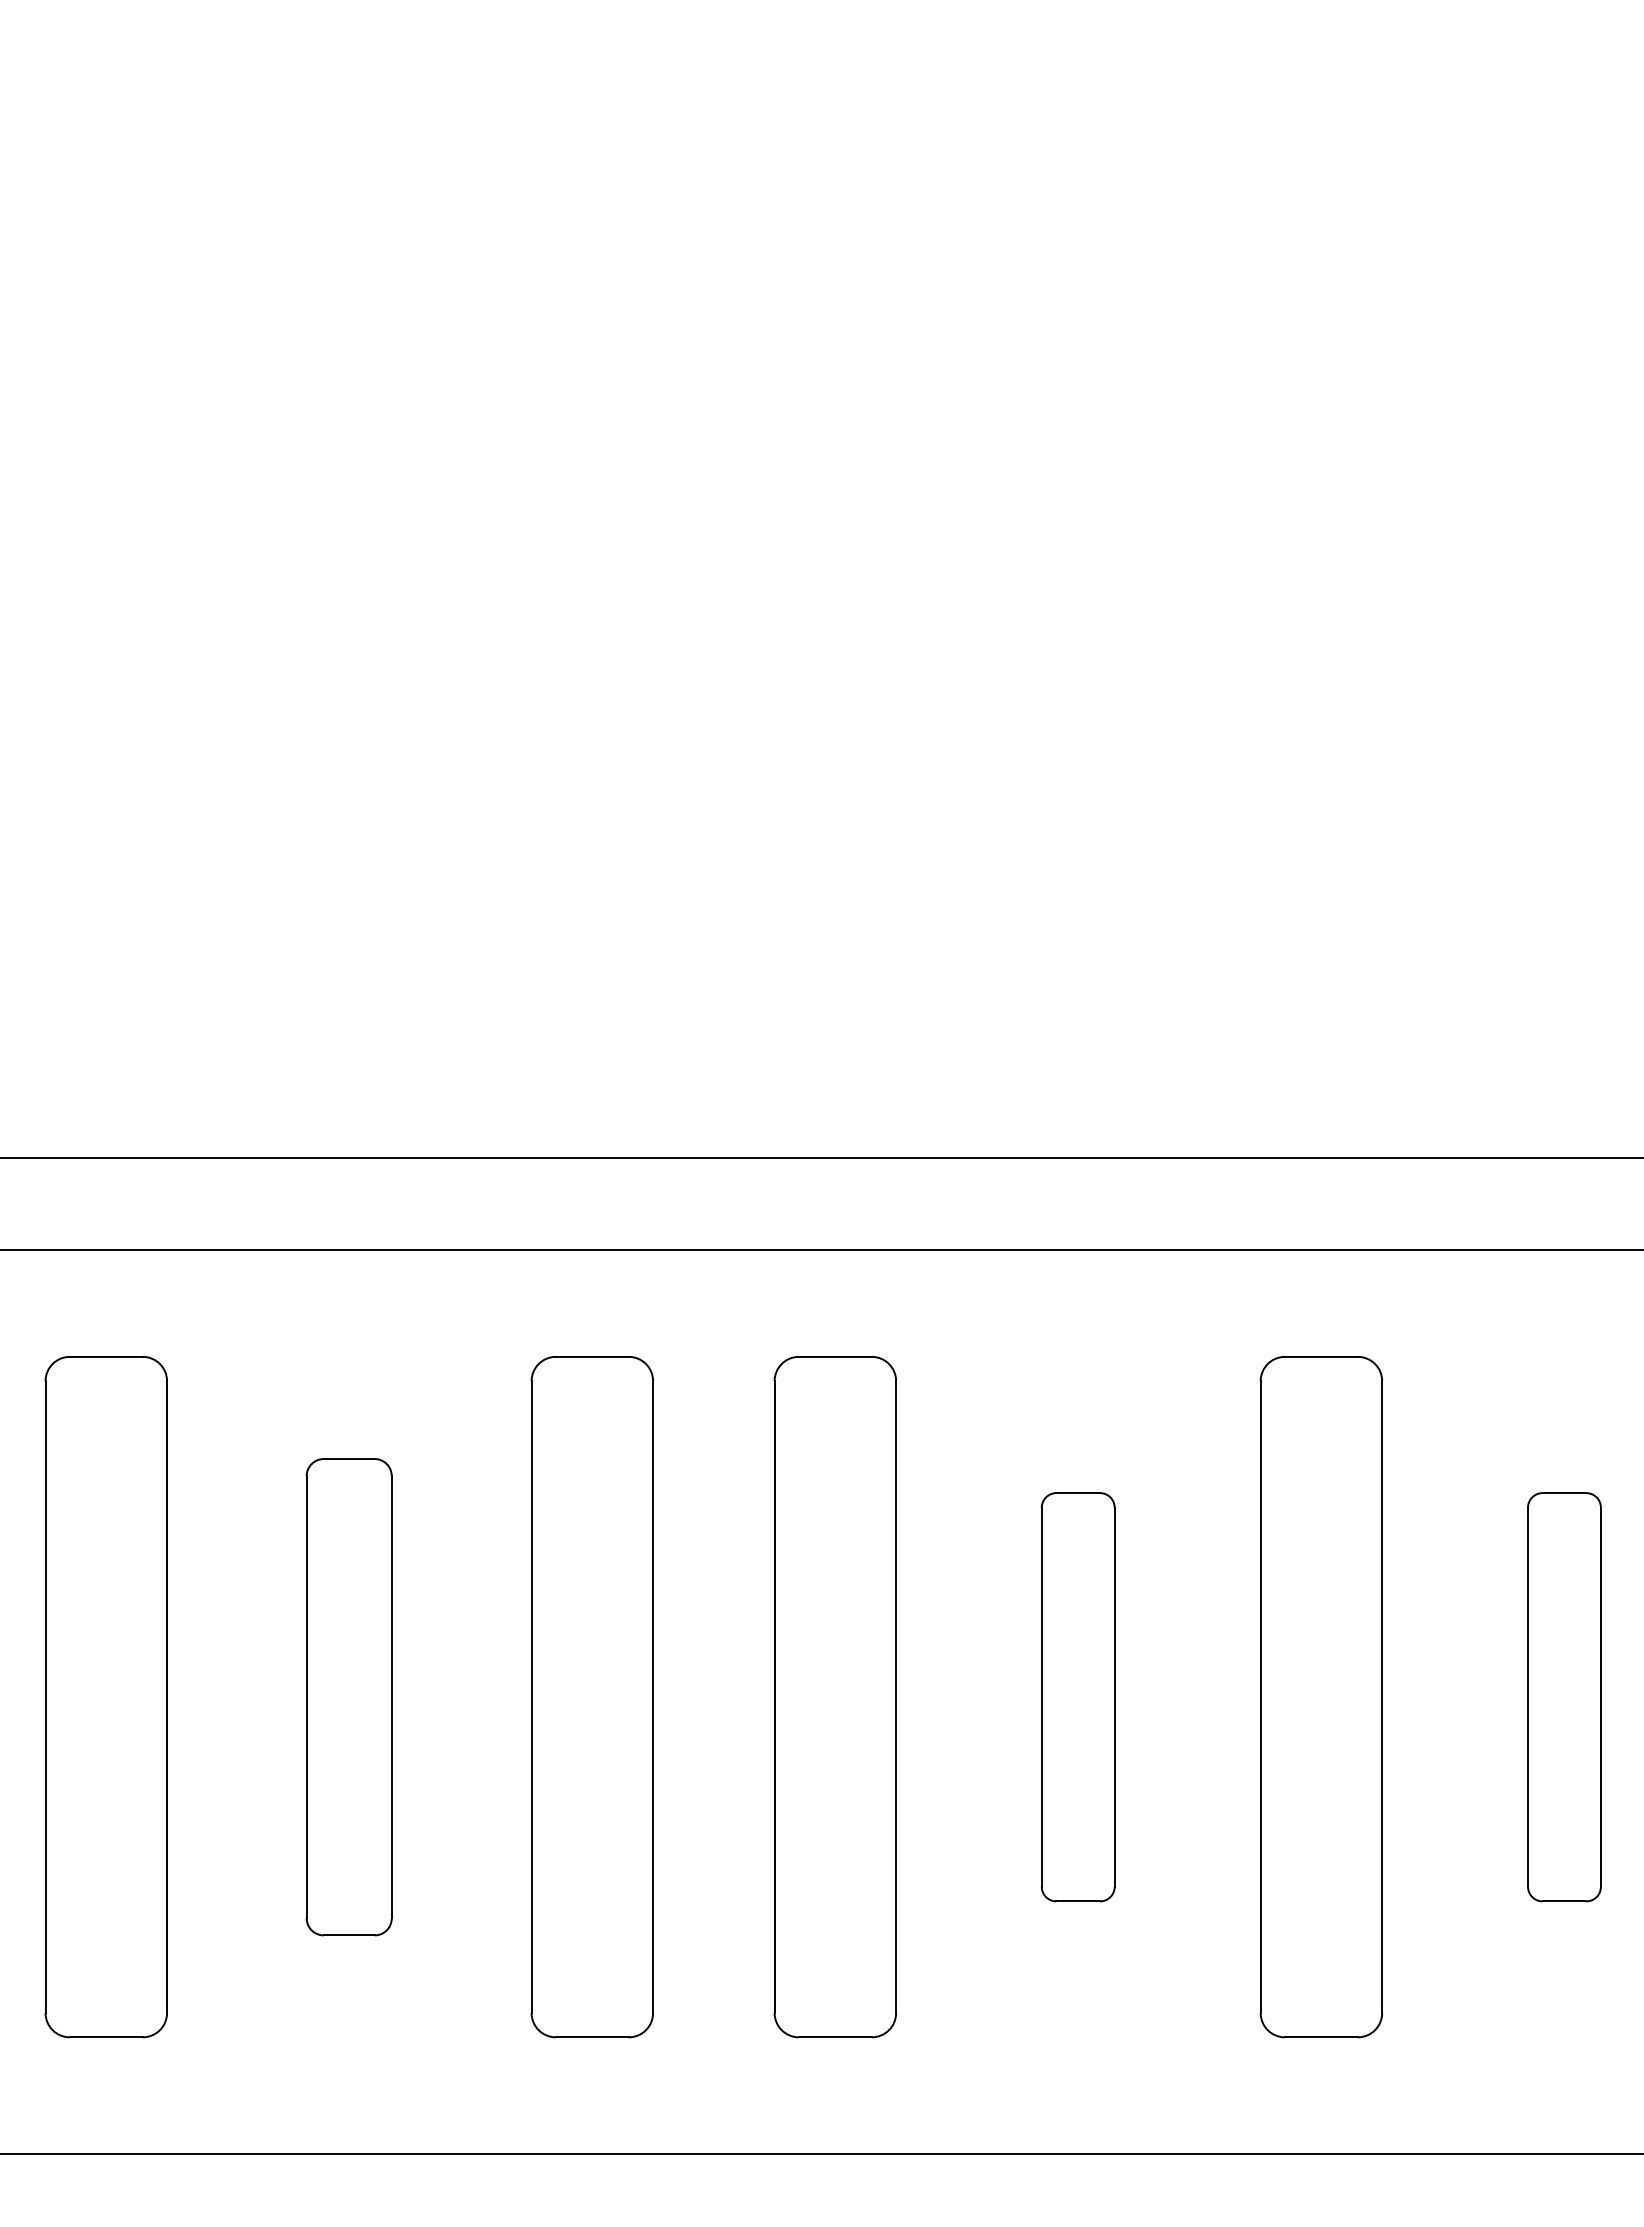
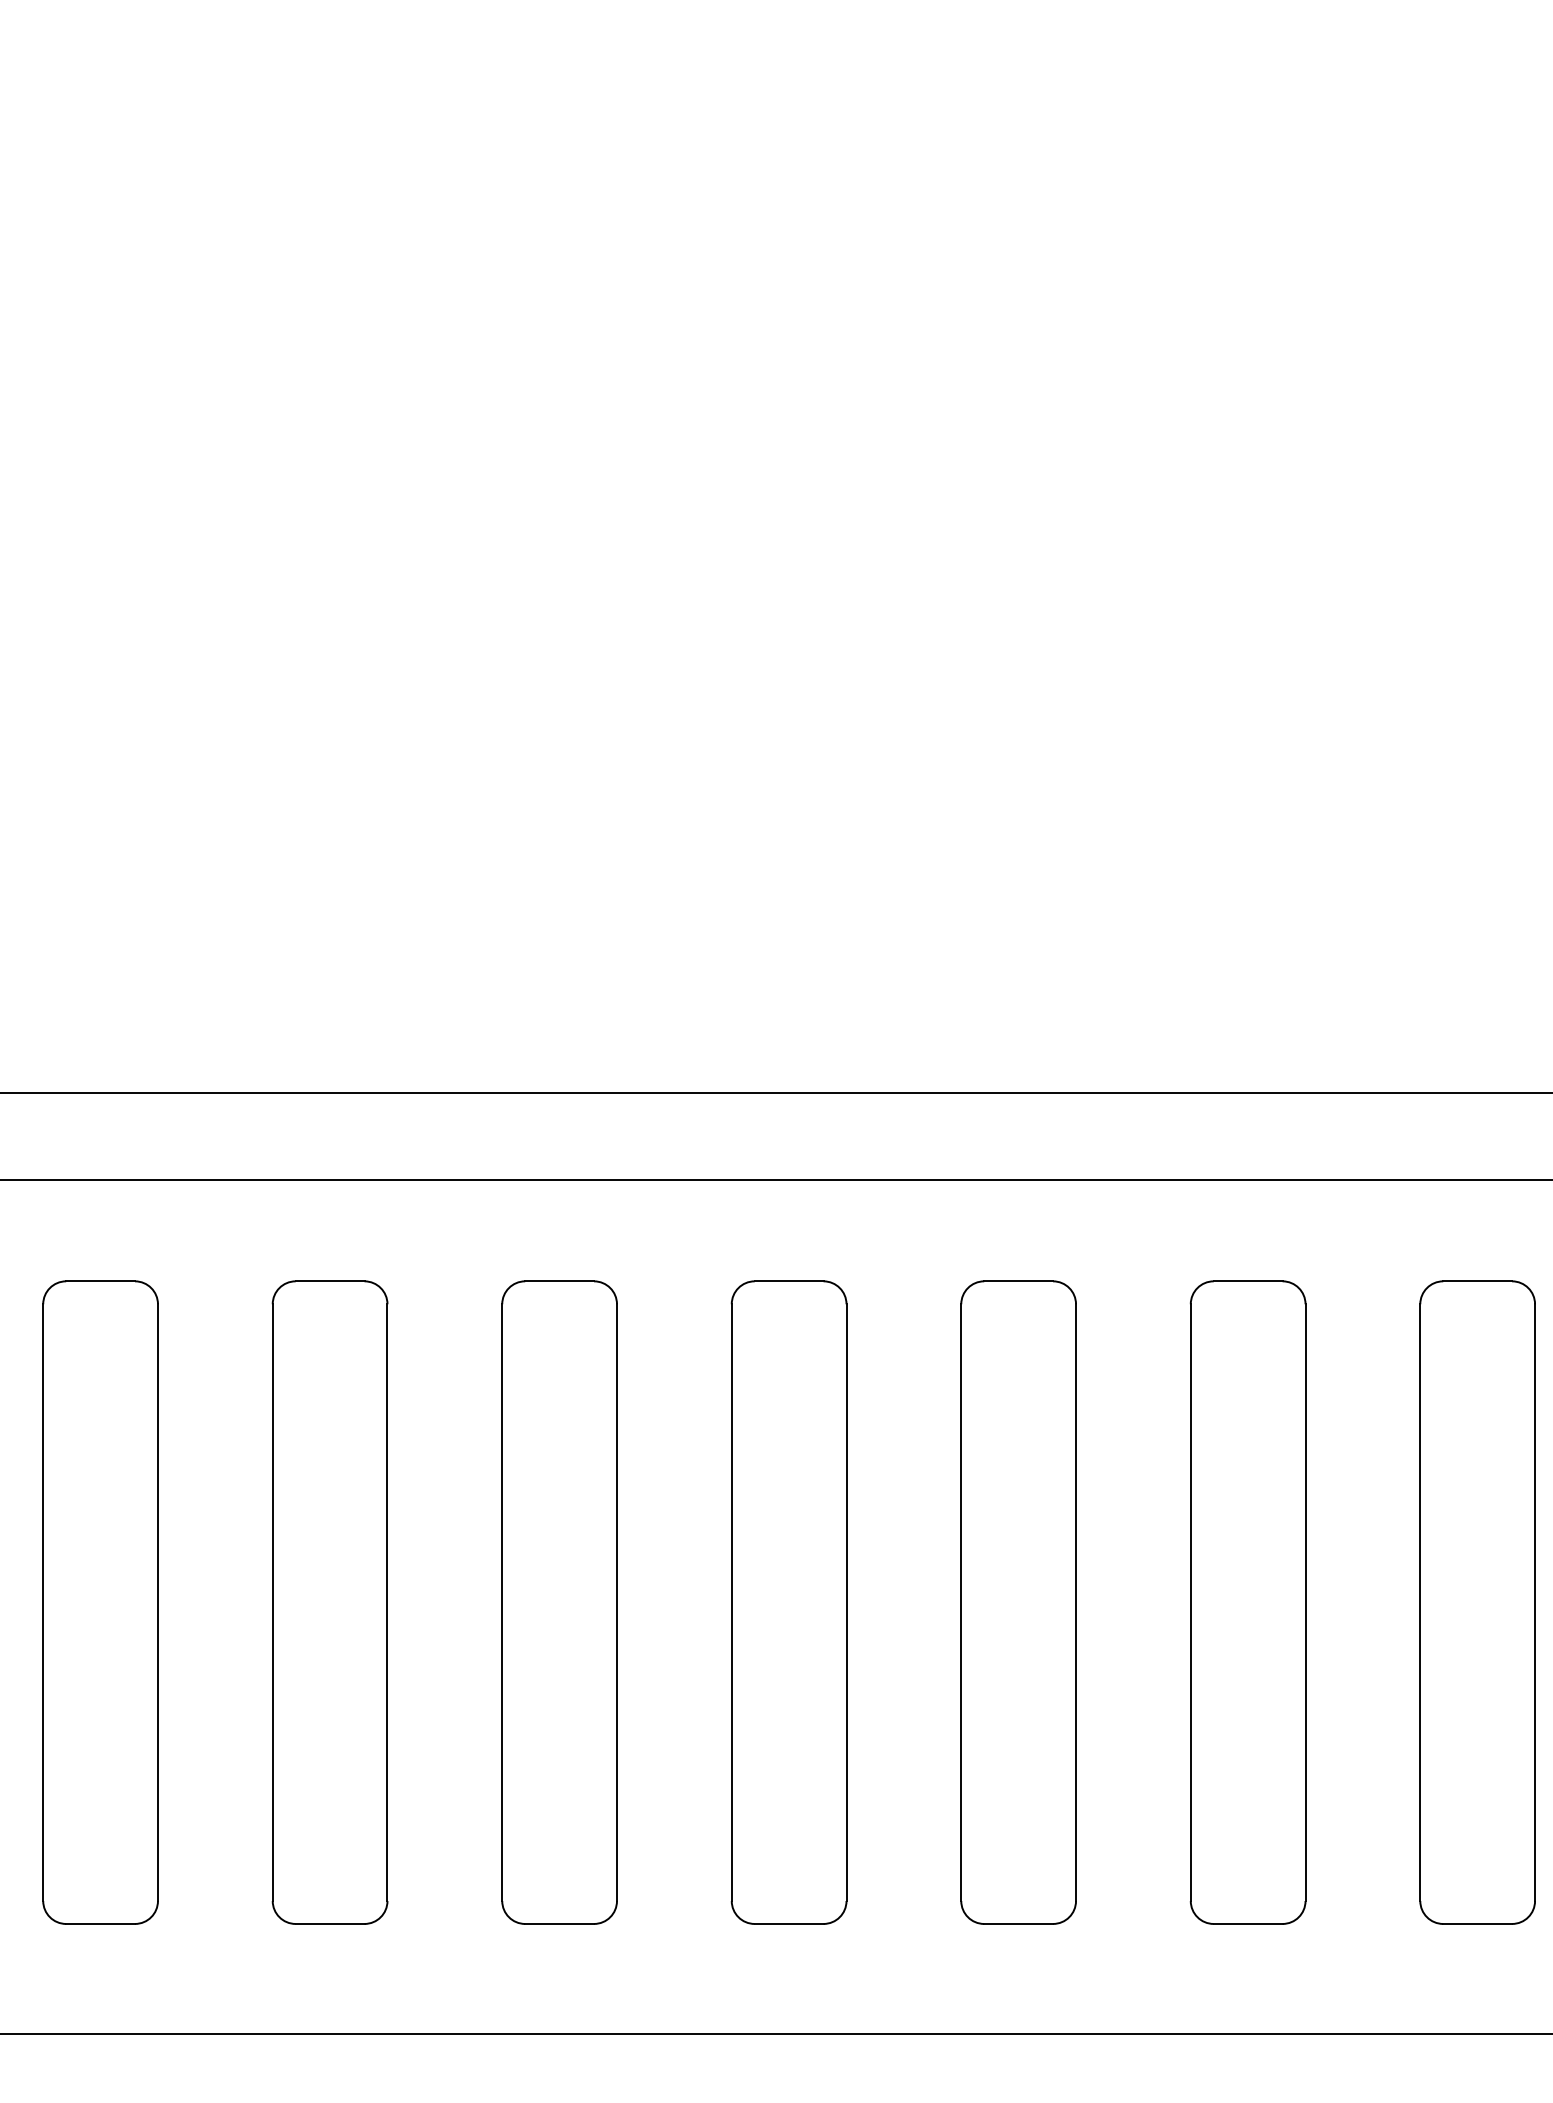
part: (348, 1697) -> (329, 1603), size x1.43
part: (1077, 1697) -> (1017, 1603), size x1.67
part: (1564, 1697) -> (1477, 1603), size x1.67

